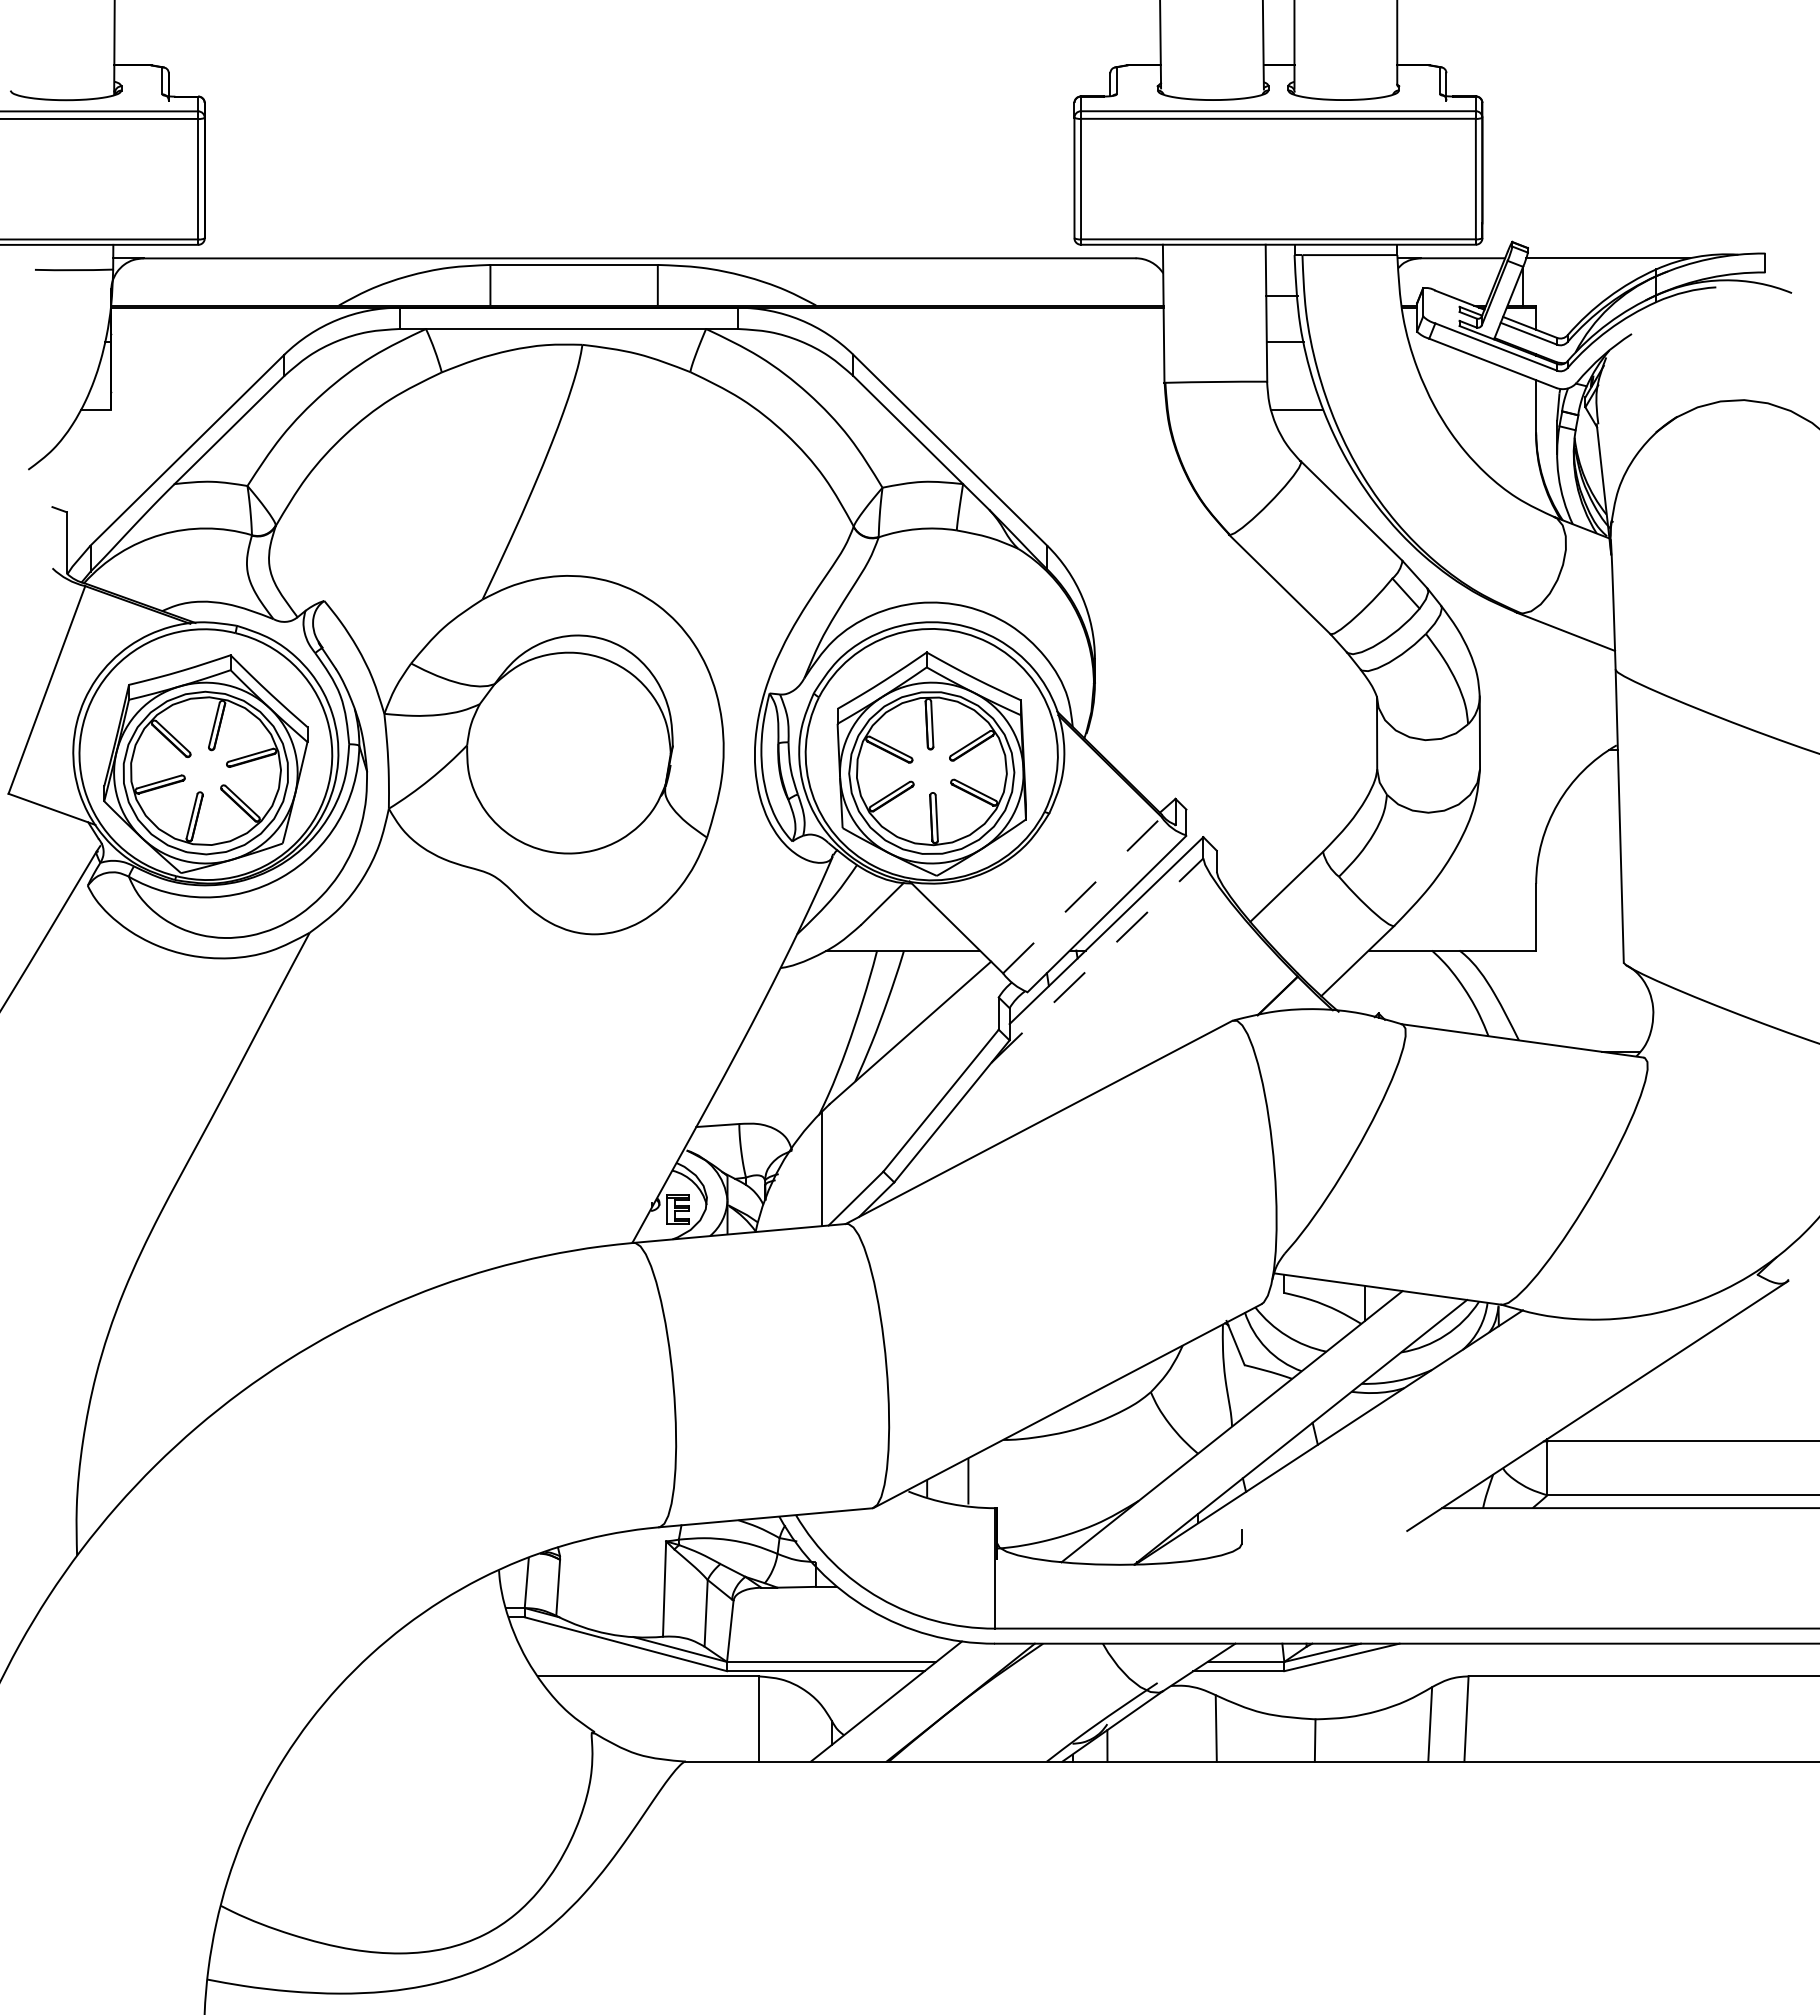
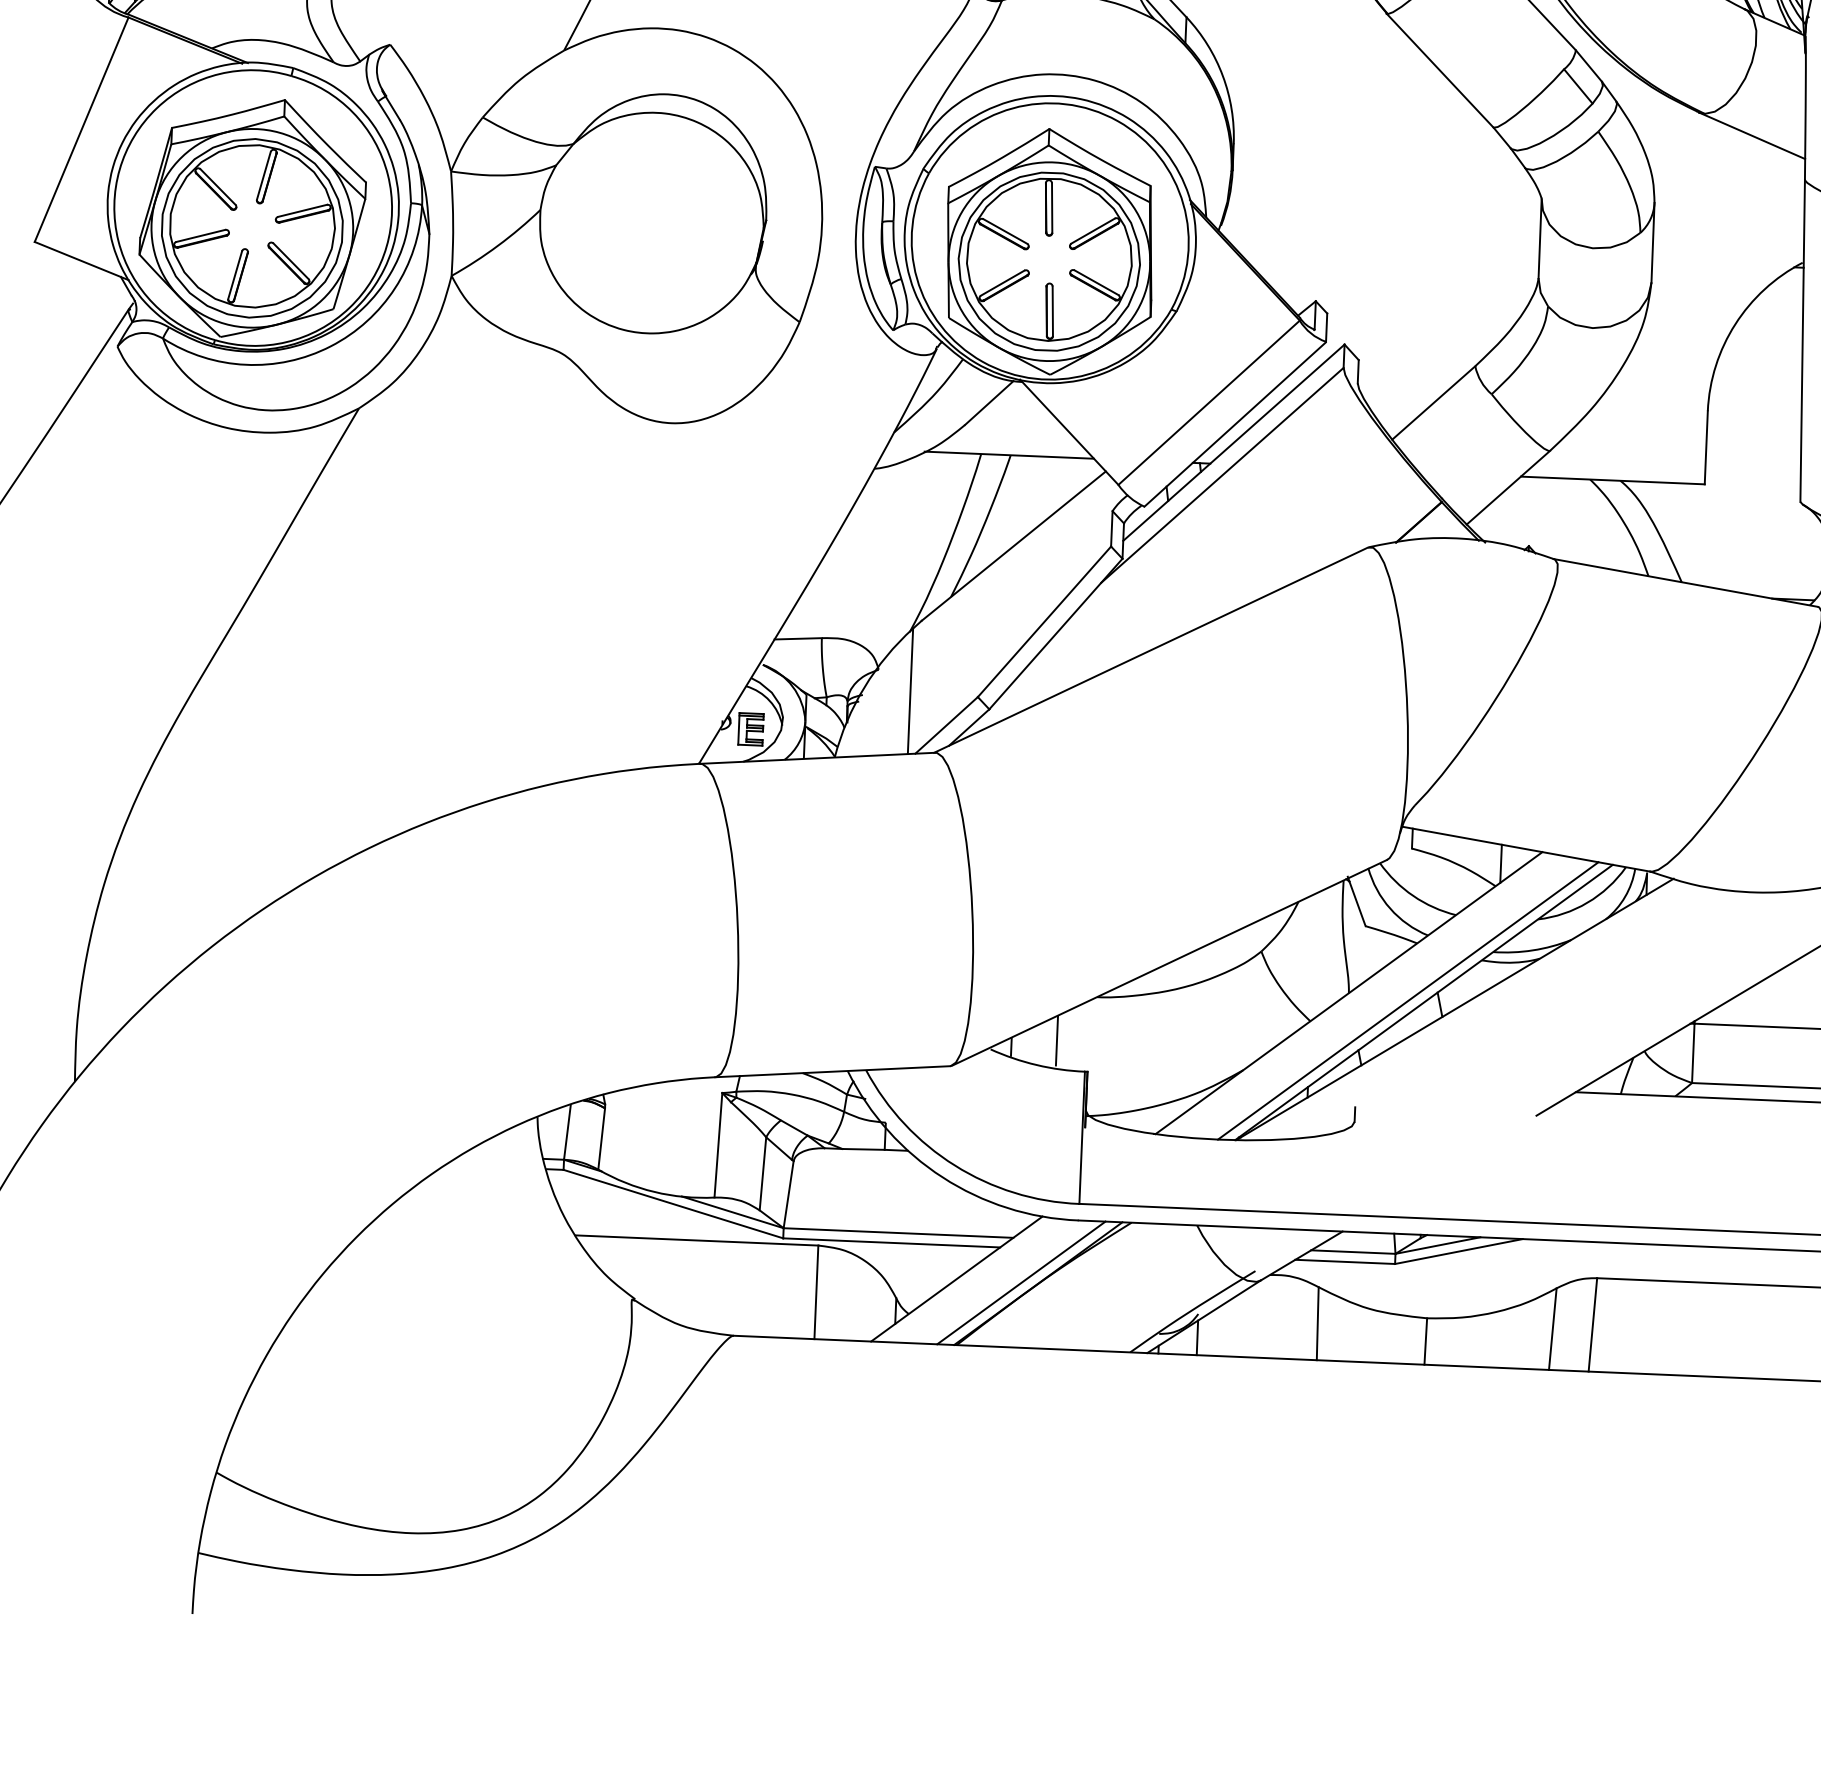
line: (1082, 894) -> (1209, 401), dashed -> solid
line: (1097, 960) -> (1222, 475), dashed -> solid
line: (1285, 1431) -> (1407, 1000), added
line: (945, 1702) -> (1021, 1282), added

